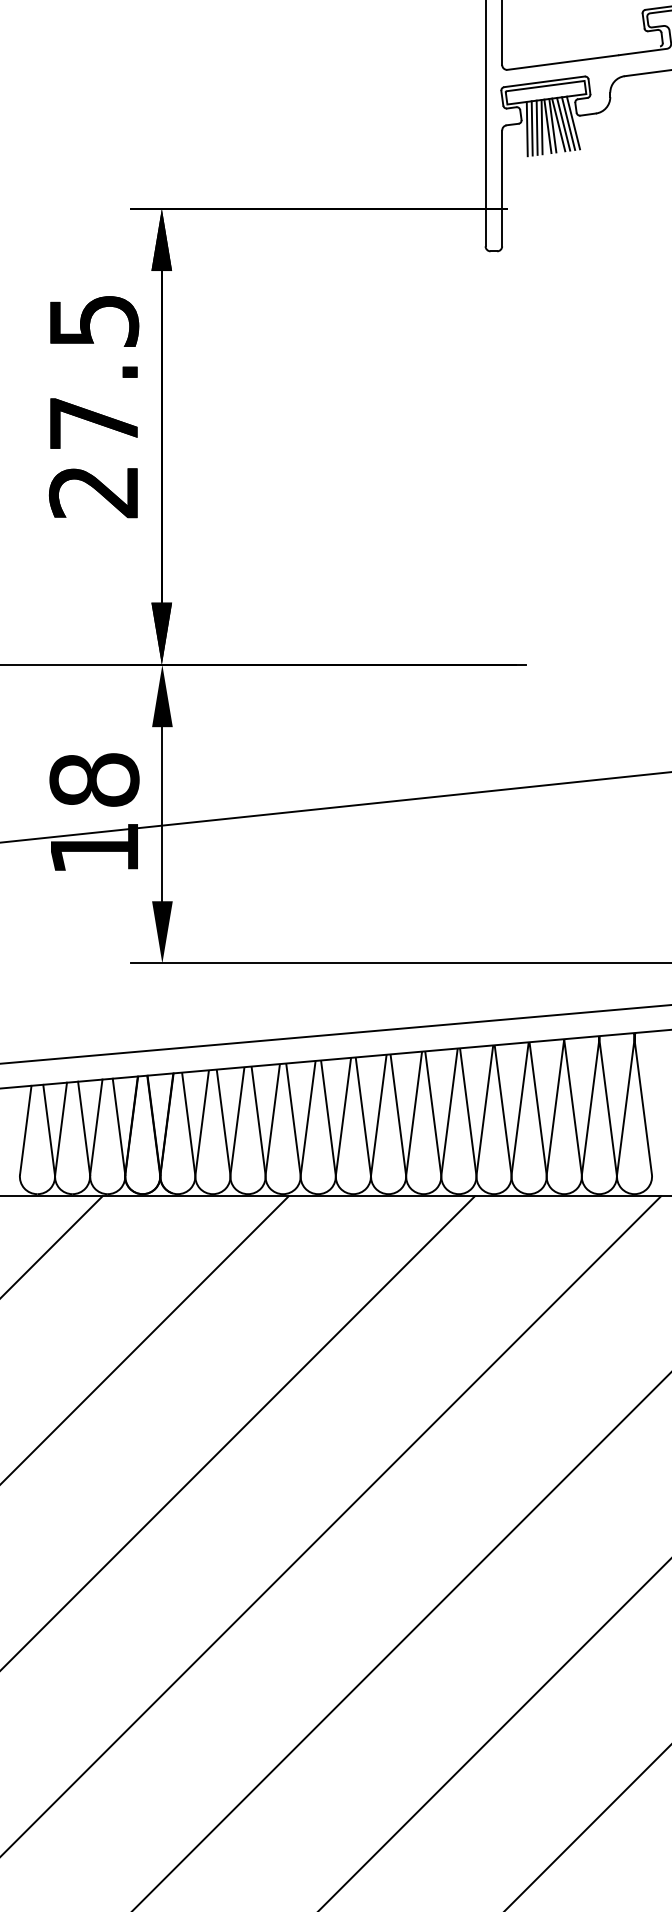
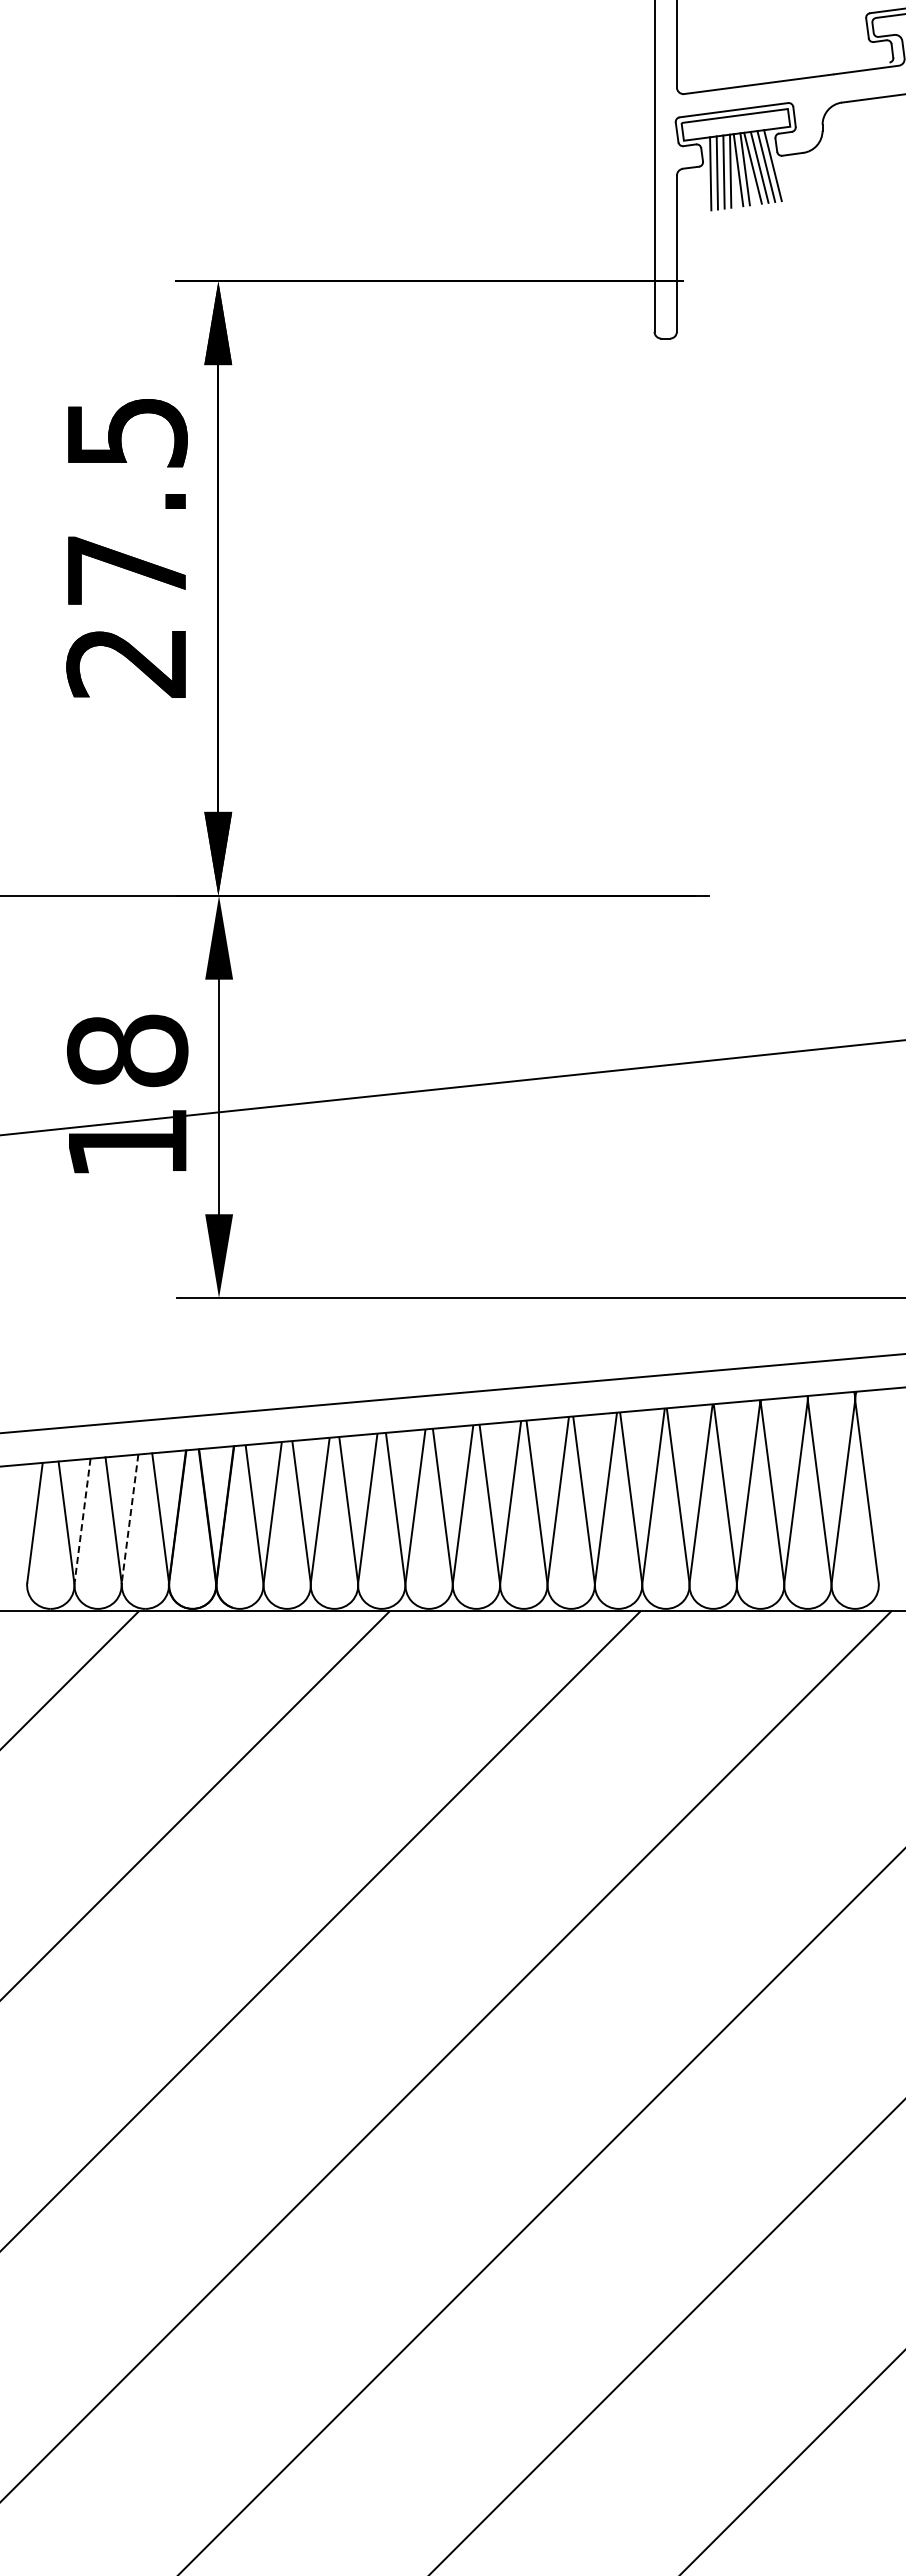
line: (96, 1127) -> (130, 1518), solid -> dashed
line: (61, 1129) -> (82, 1521), solid -> dashed

